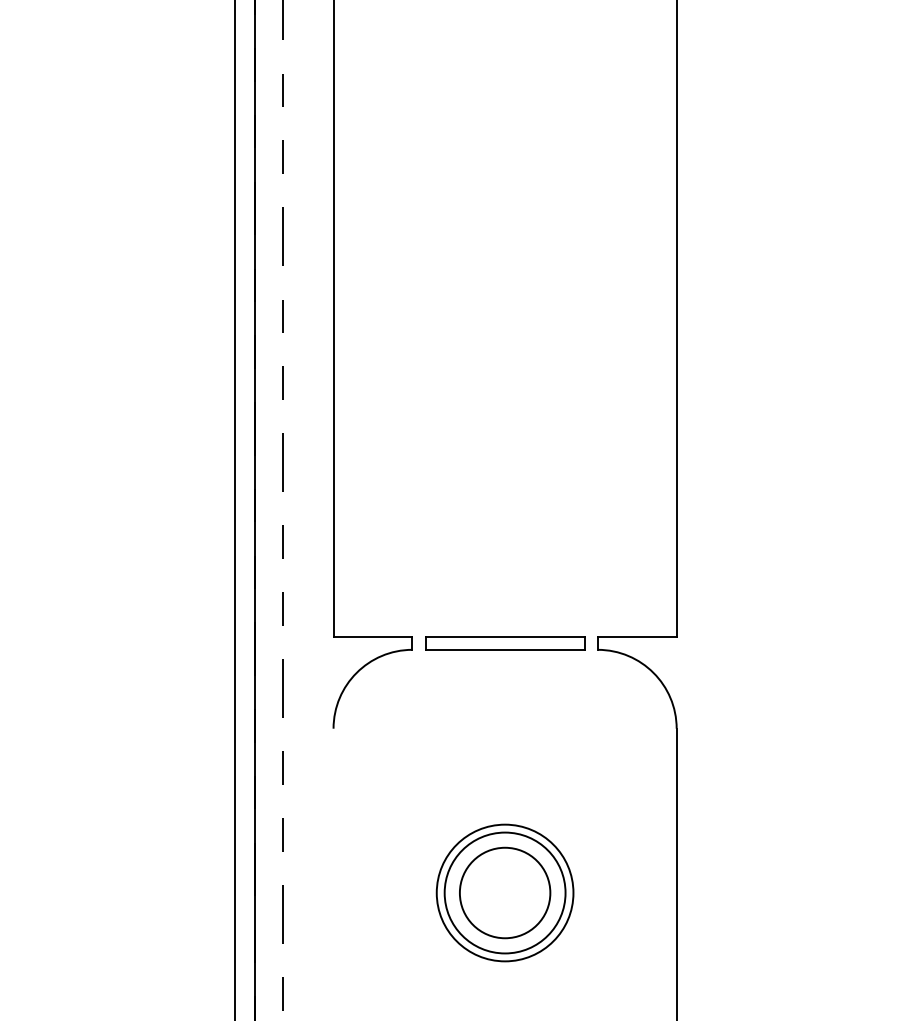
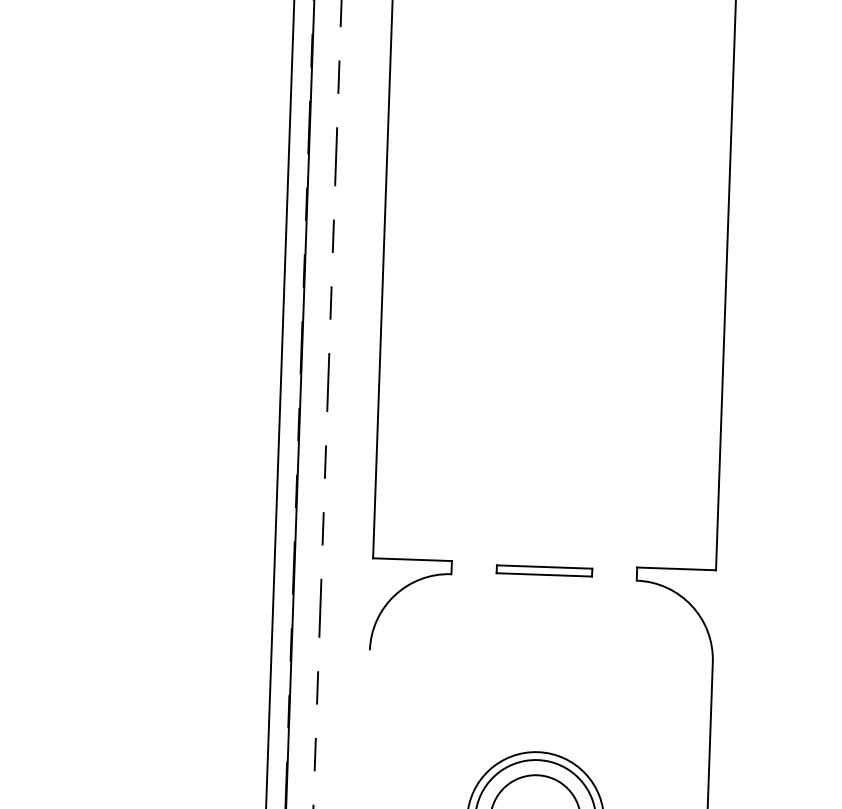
part: (505, 643) -> (544, 571), size x0.6

